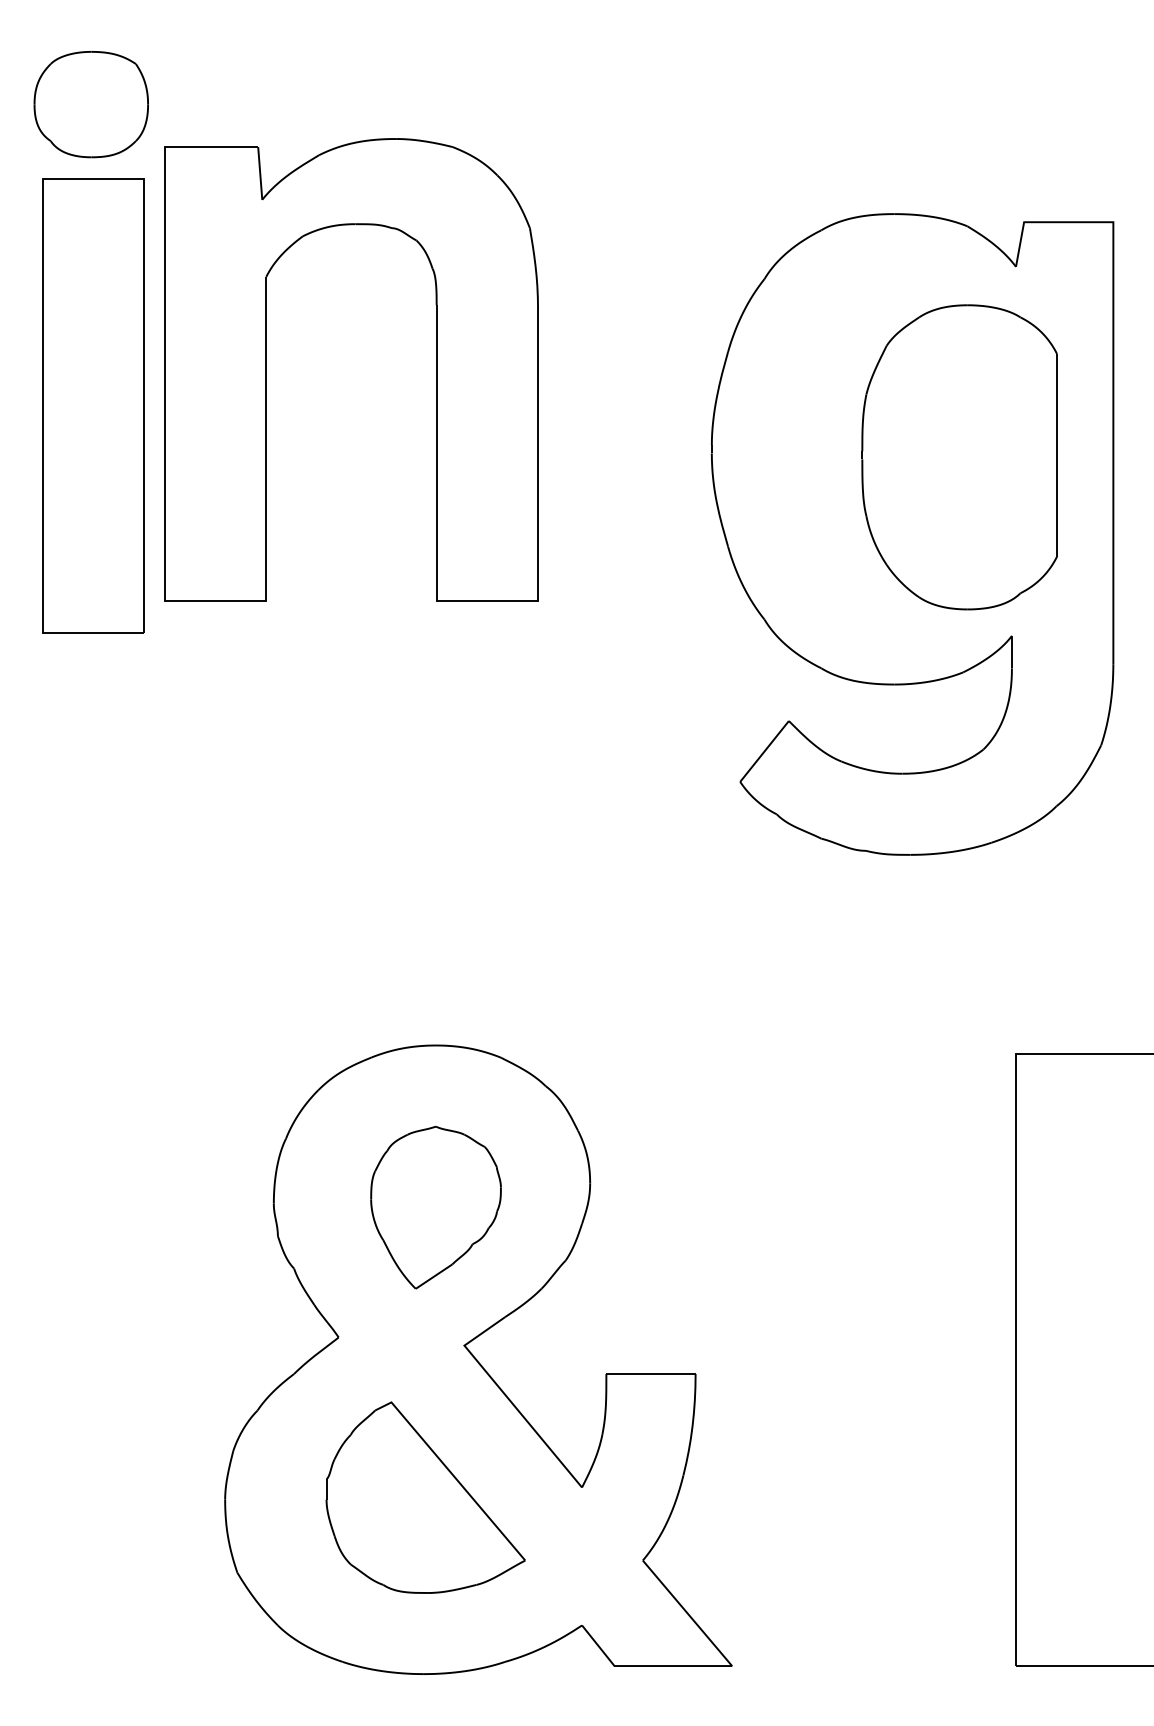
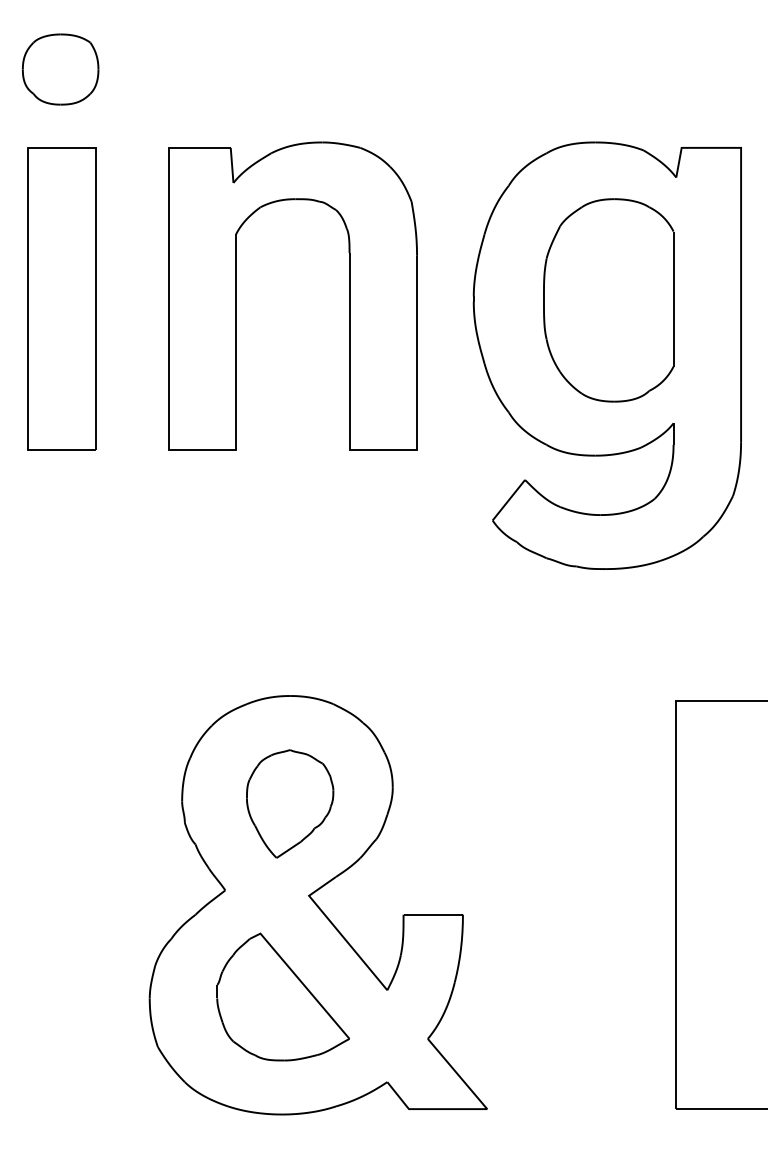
part: (266, 368) -> (236, 295), moved
part: (92, 404) -> (61, 298), moved
part: (959, 457) -> (608, 300), moved

